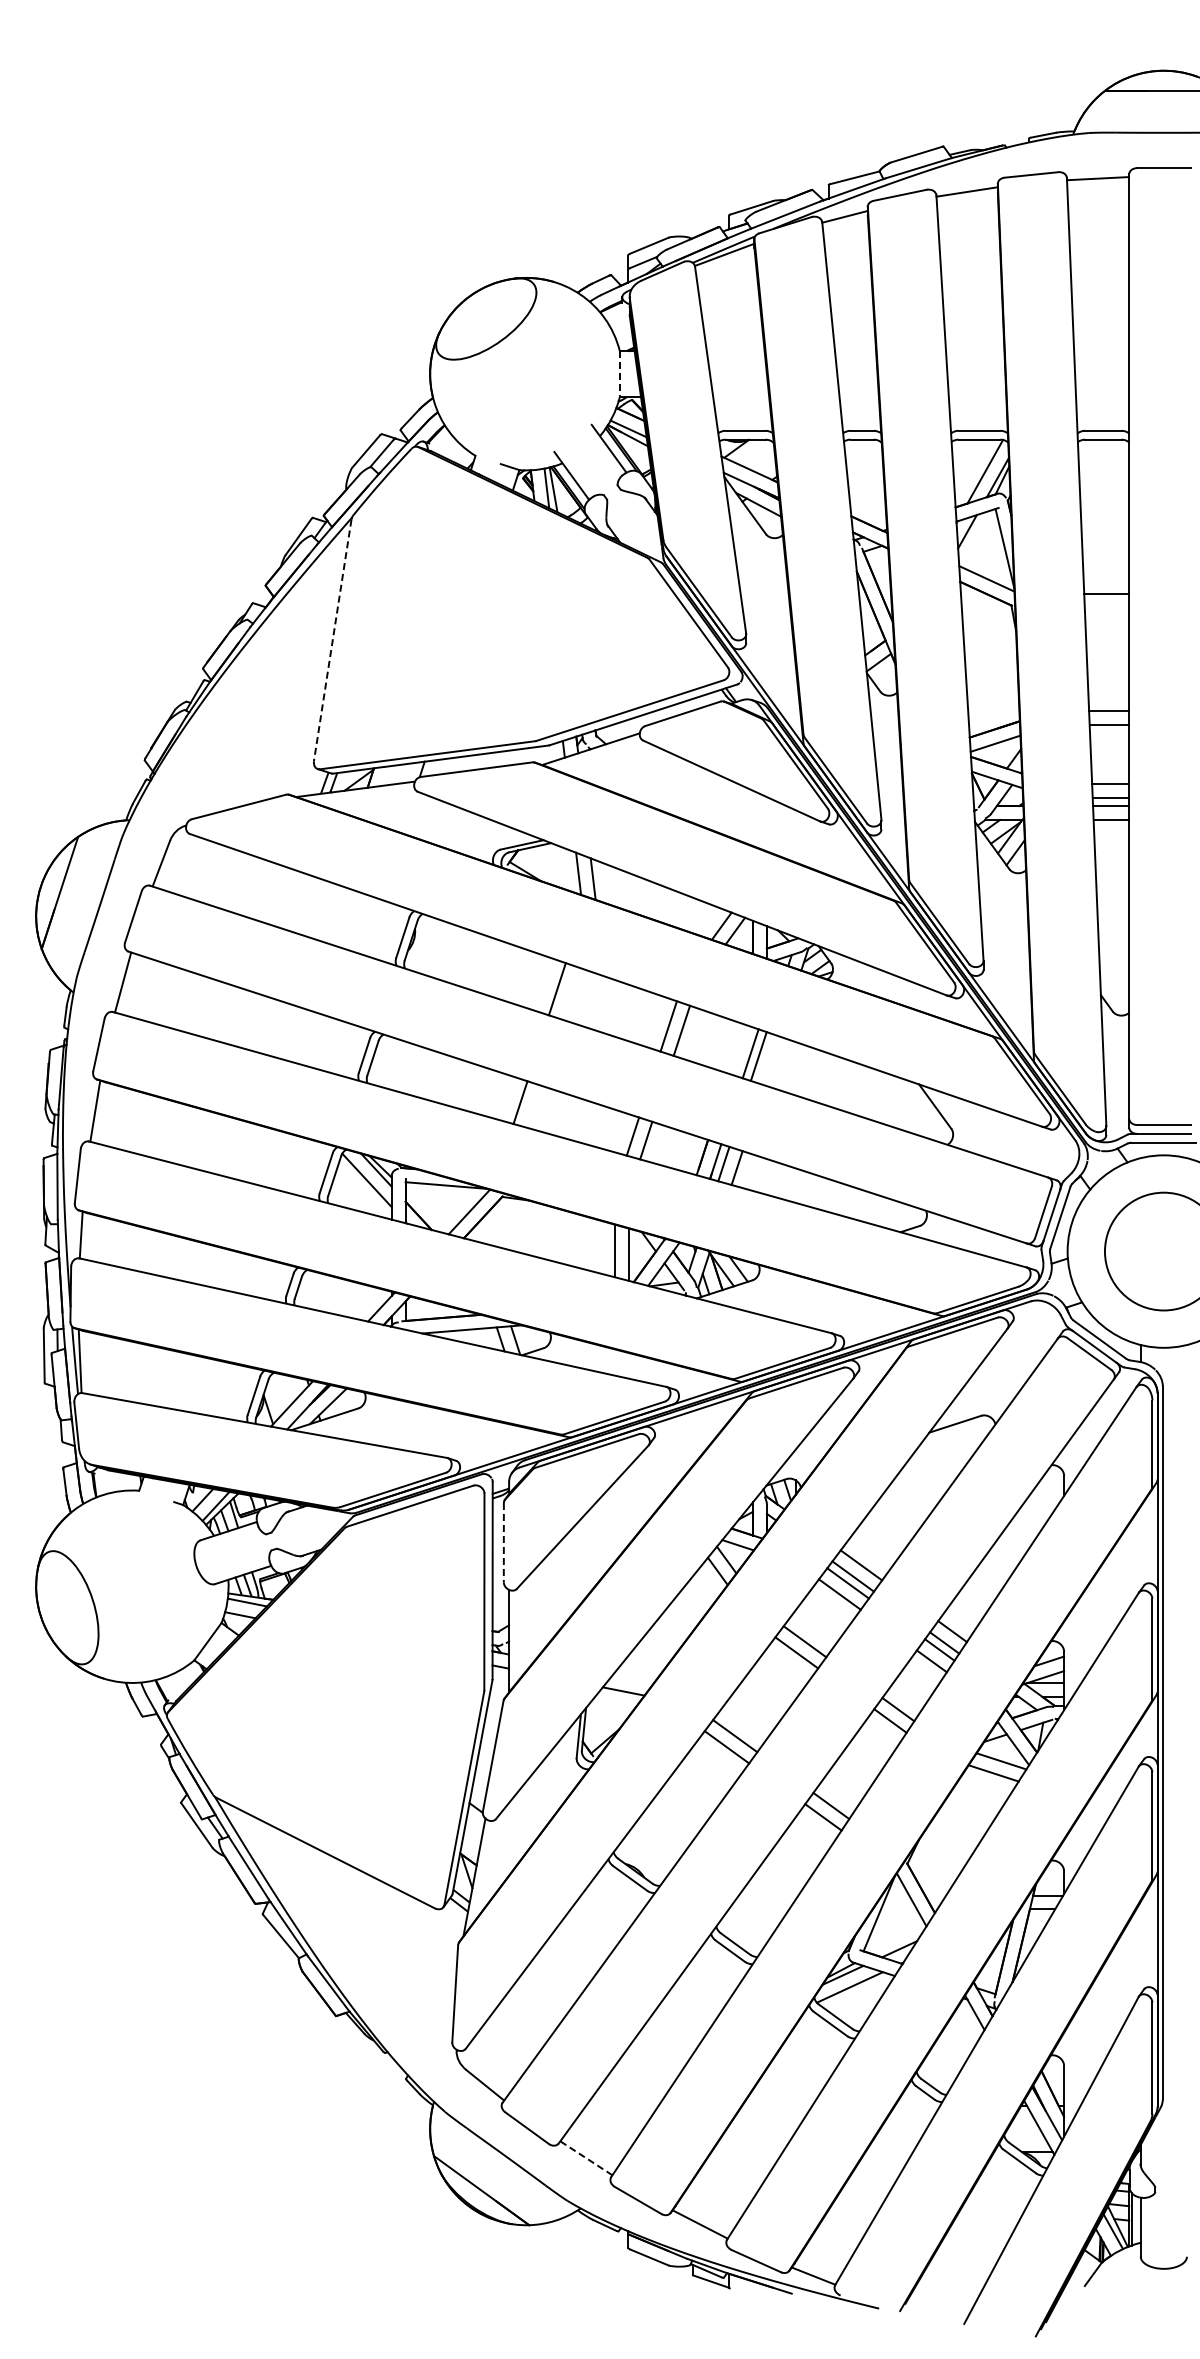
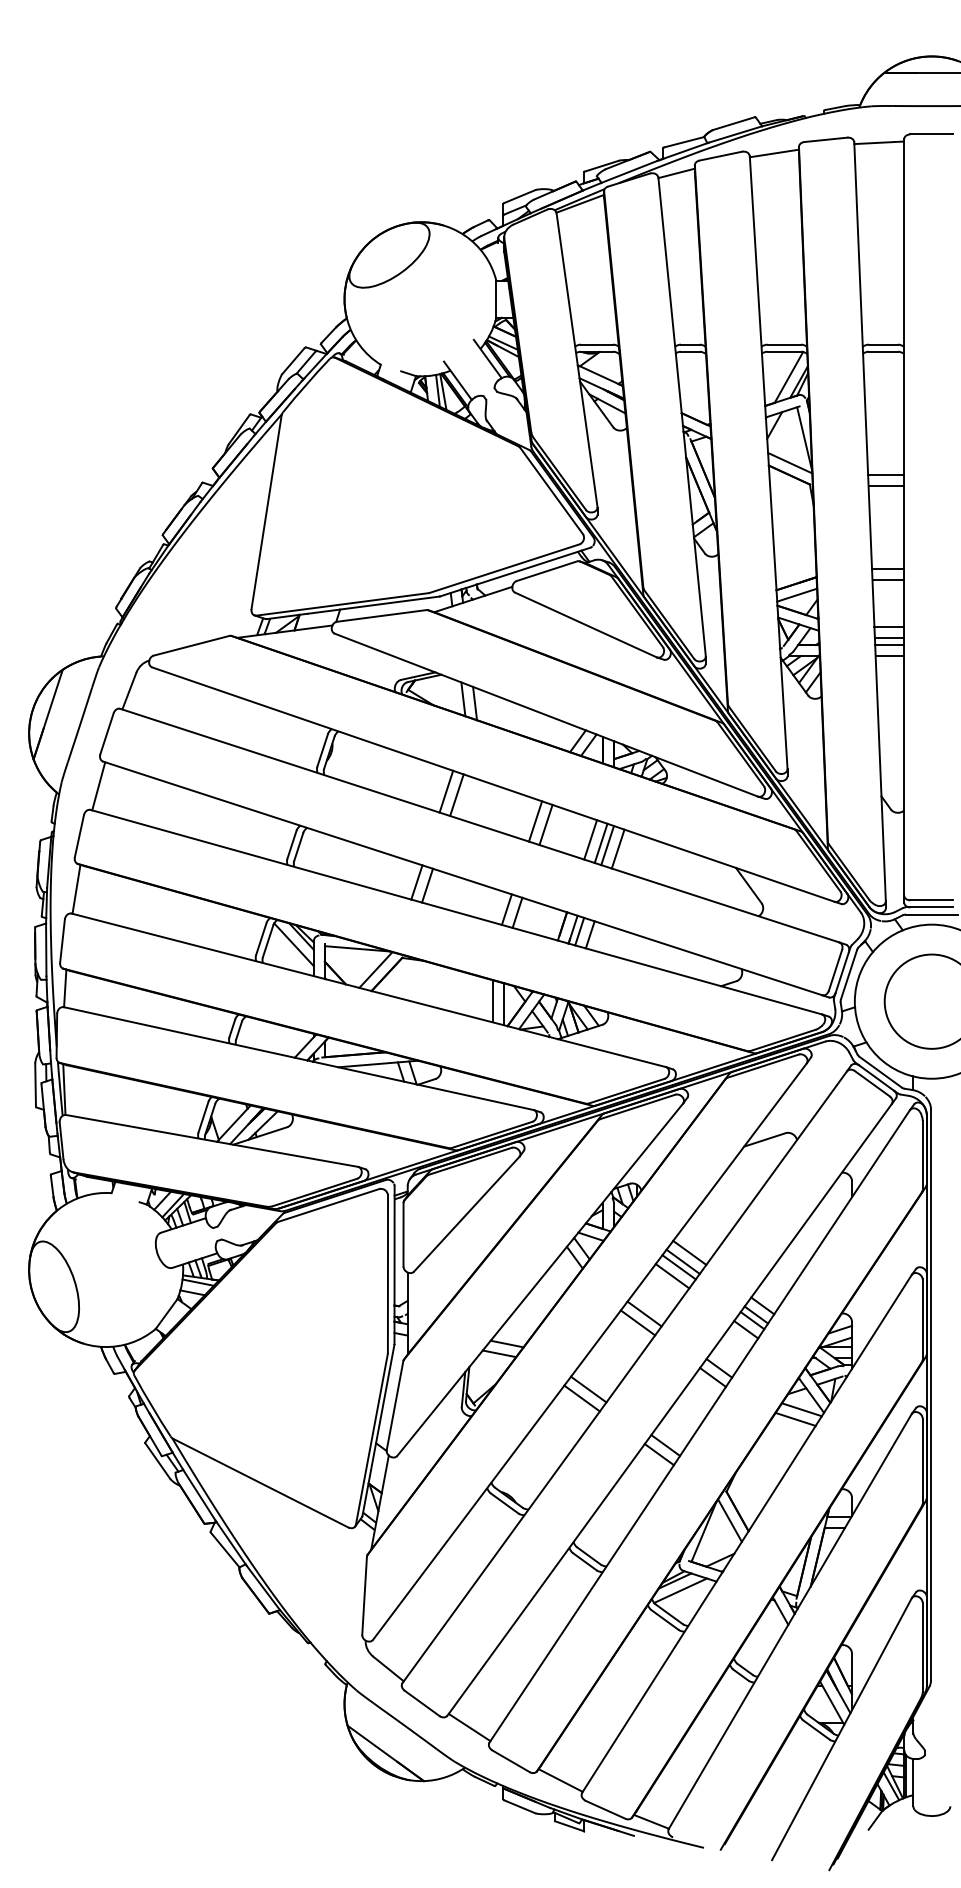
line: (619, 374) -> (496, 299), dashed -> solid
line: (1106, 607) -> (885, 486), added
line: (332, 640) -> (266, 512), dashed -> solid
line: (570, 993) -> (456, 795), added
line: (737, 1049) -> (590, 839), added
line: (771, 1060) -> (617, 848), added
line: (533, 1106) -> (427, 885), added
line: (503, 1542) -> (403, 1234), dashed -> solid
line: (632, 1679) -> (506, 1344), added
line: (586, 2158) -> (469, 1727), dashed -> solid

